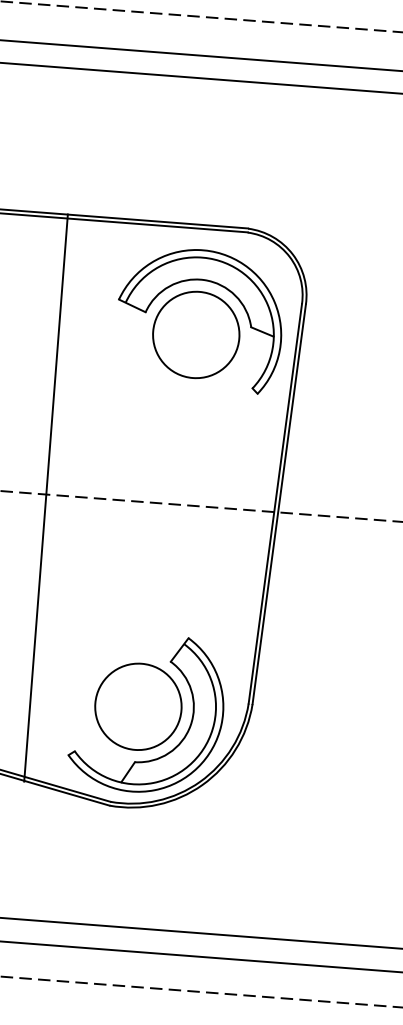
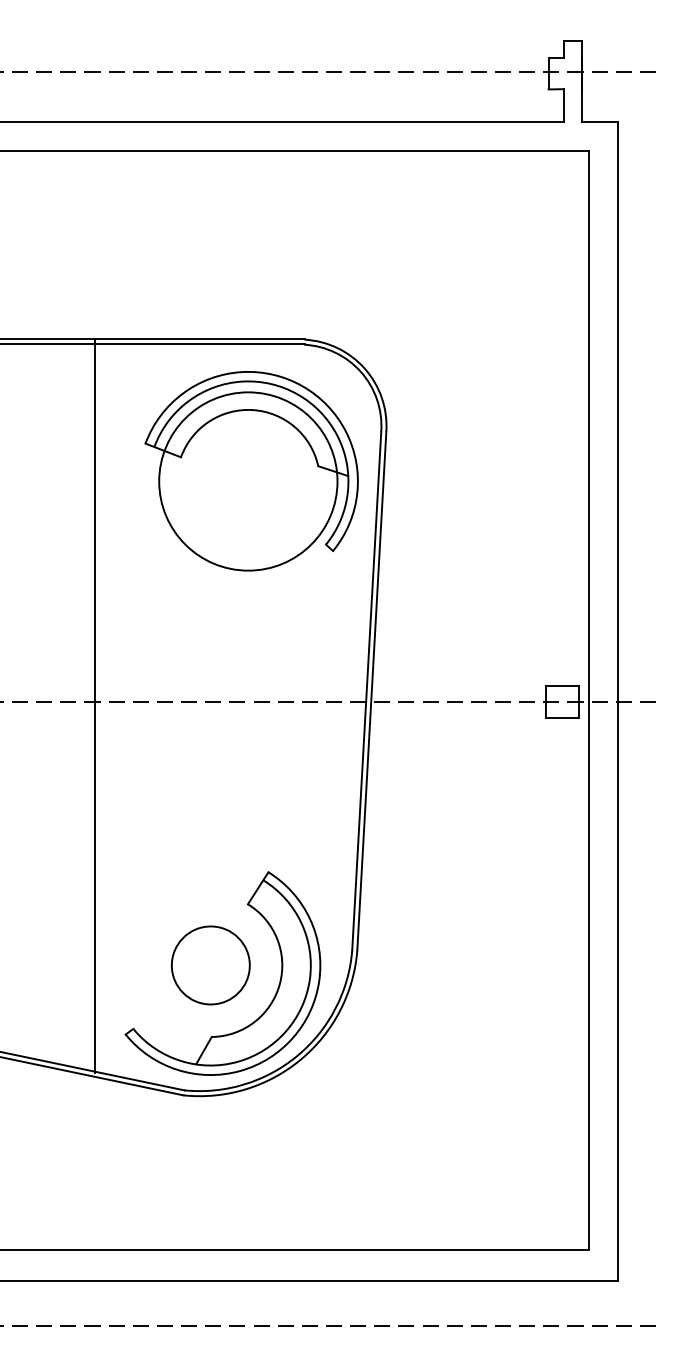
circle: (196, 334) -> (248, 481), size x1.6
line: (46, 497) -> (95, 705), moved
circle: (138, 706) -> (210, 965), size x0.7

